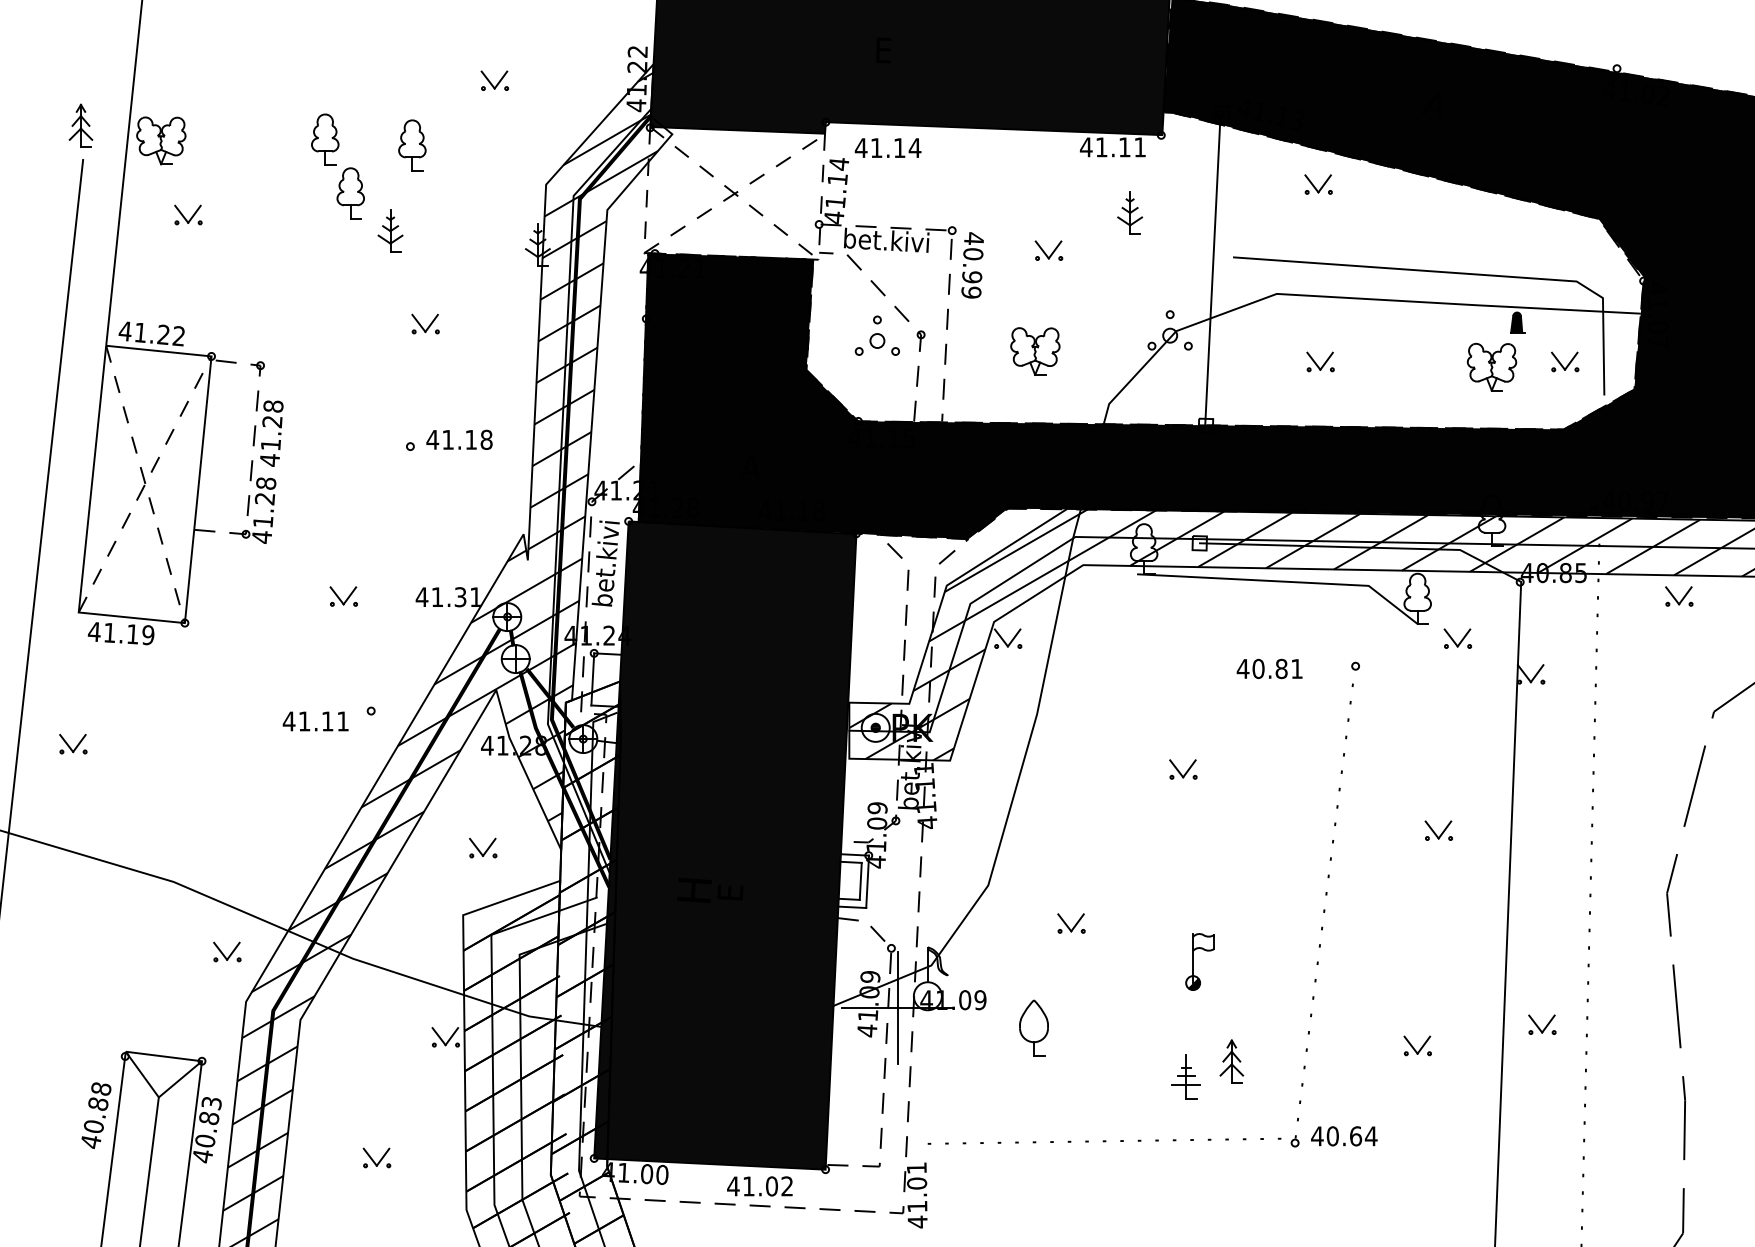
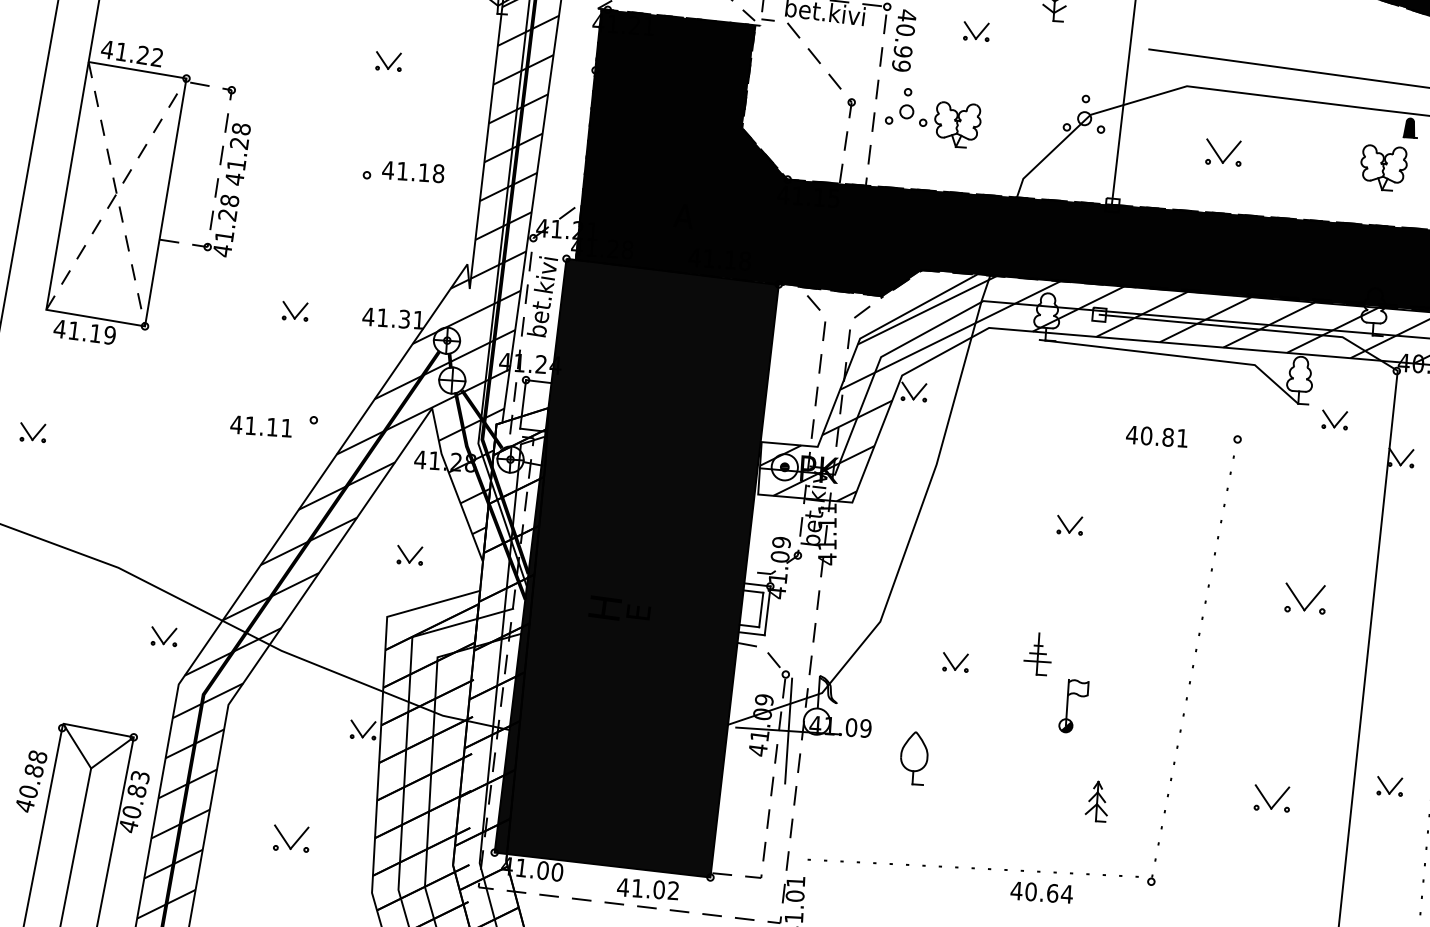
part: (876, 335) -> (906, 106), moved
part: (1320, 361) -> (1223, 152), size x1.4
part: (1438, 830) -> (1304, 598), size x1.6
part: (1417, 1045) -> (1271, 798), size x1.4
part: (1185, 1076) -> (1037, 653), moved
text: (1344, 1136) -> (1041, 892), moved
part: (376, 1157) -> (291, 838), size x1.4

